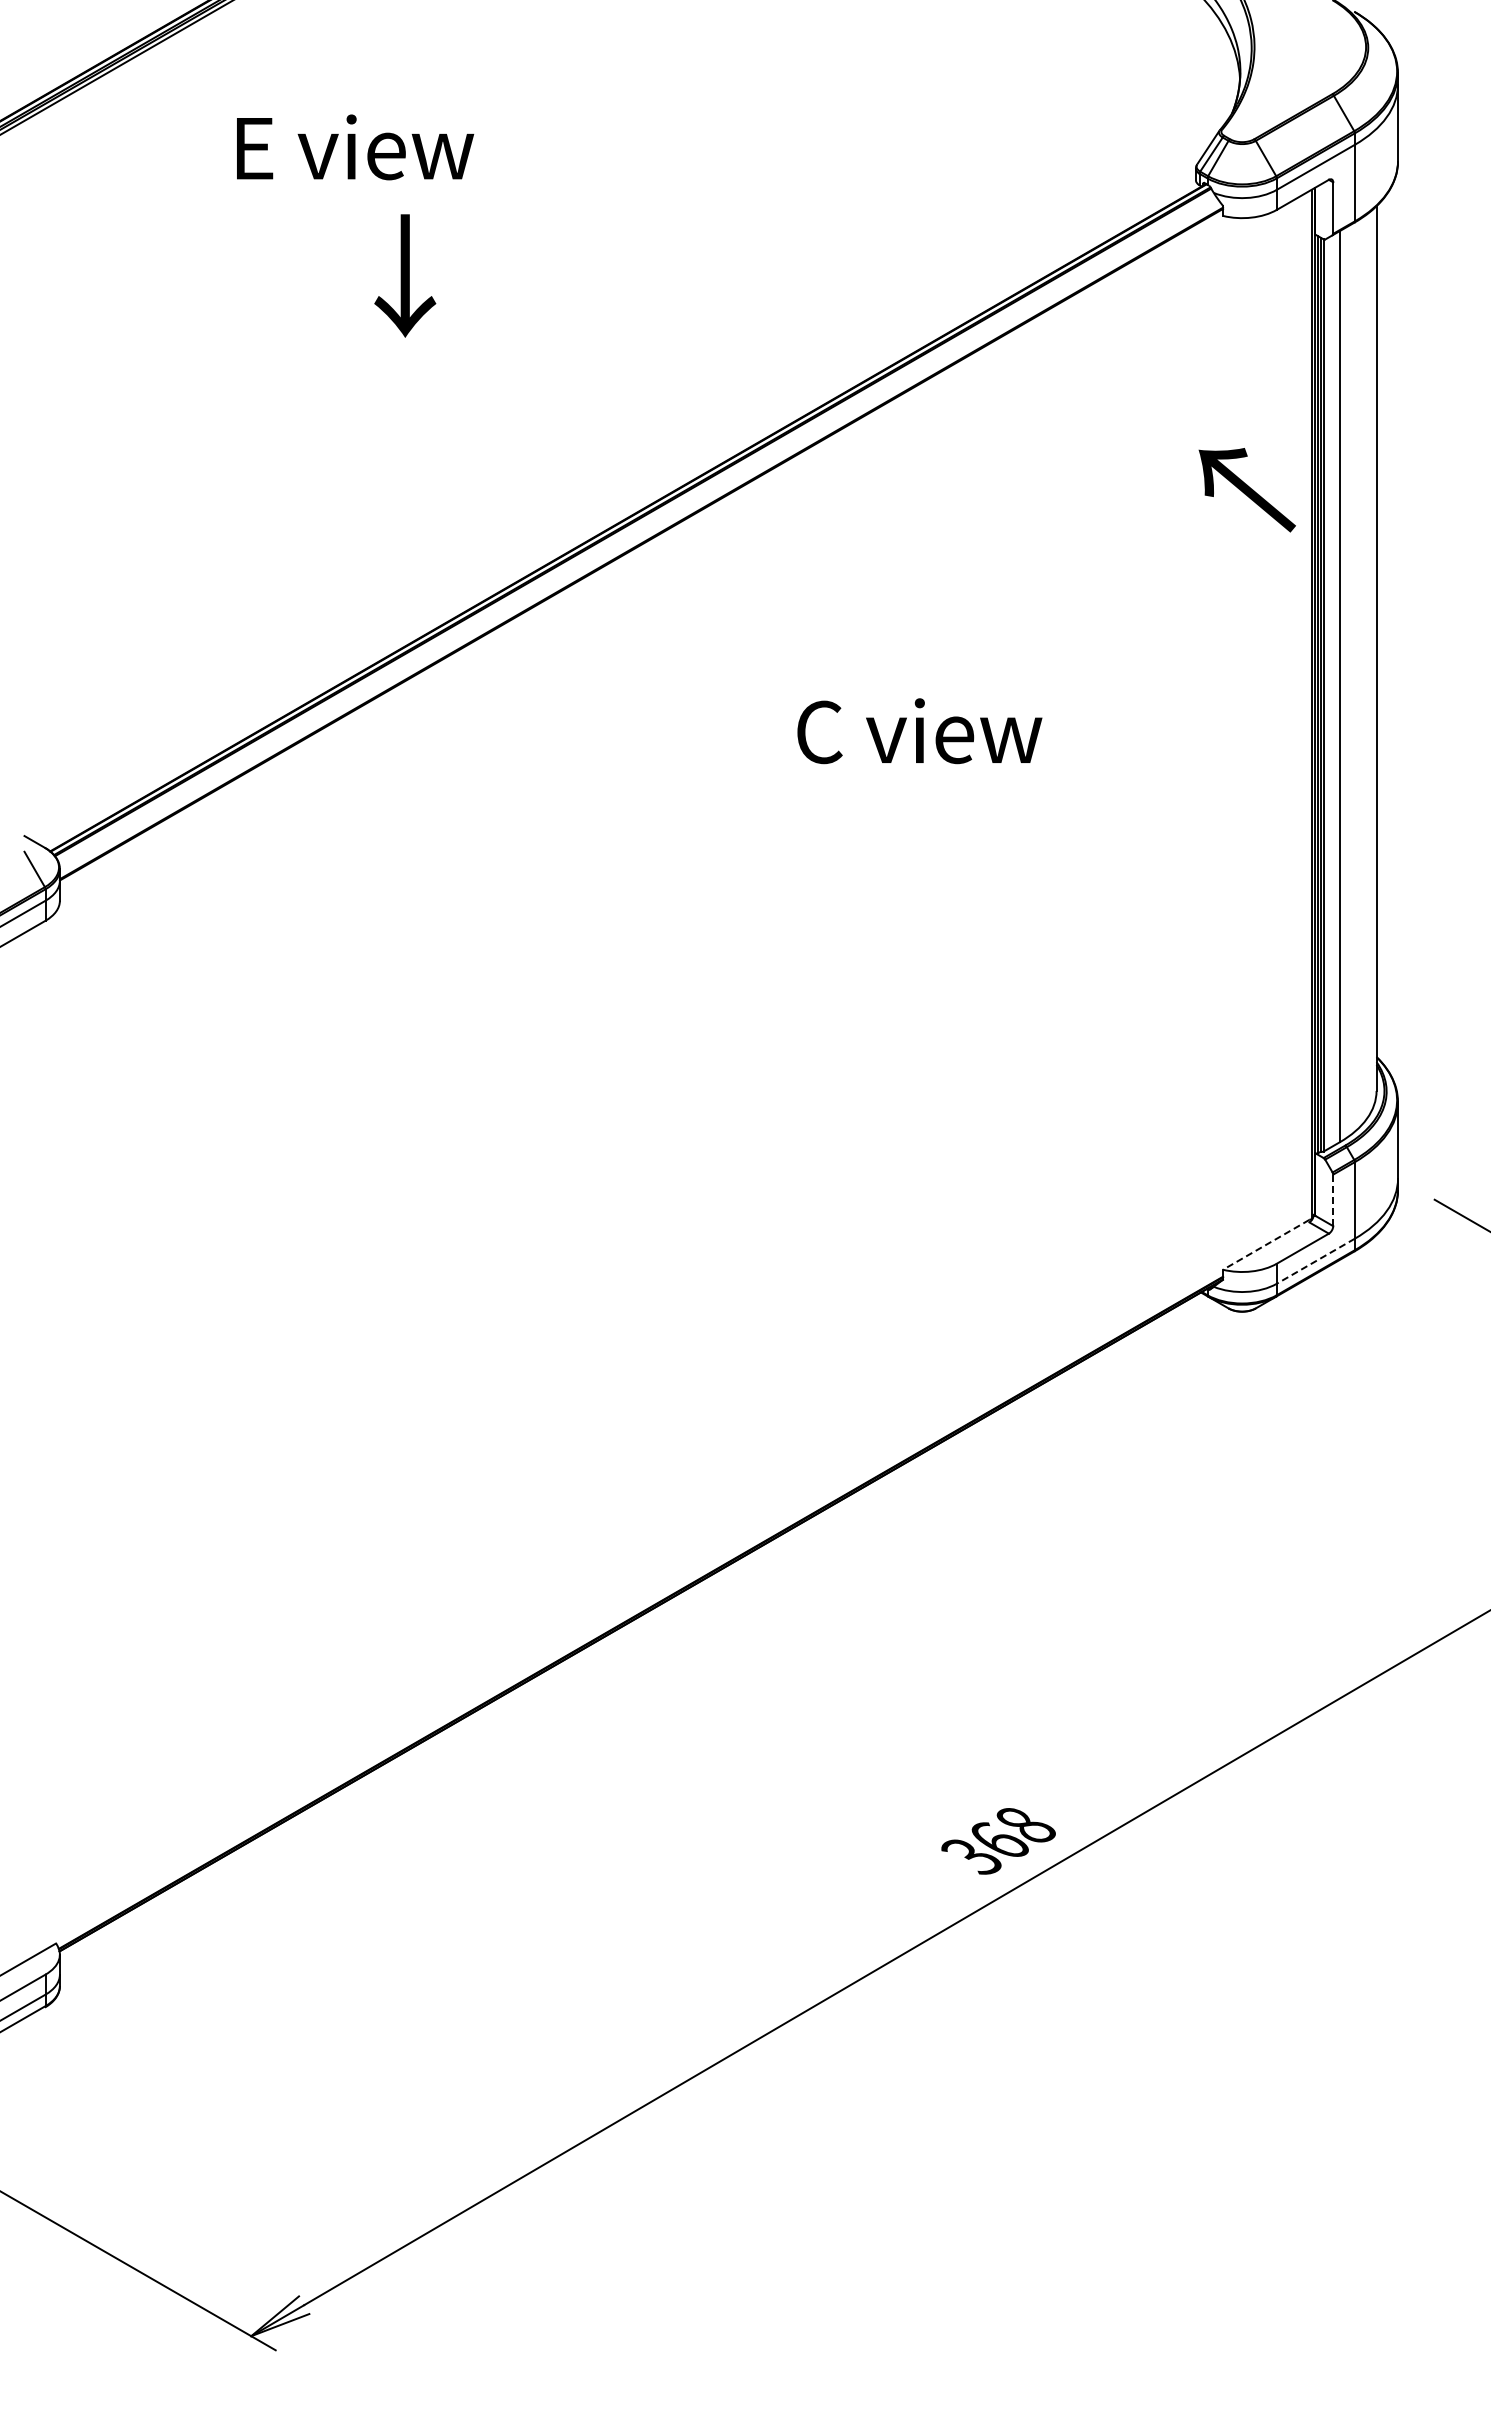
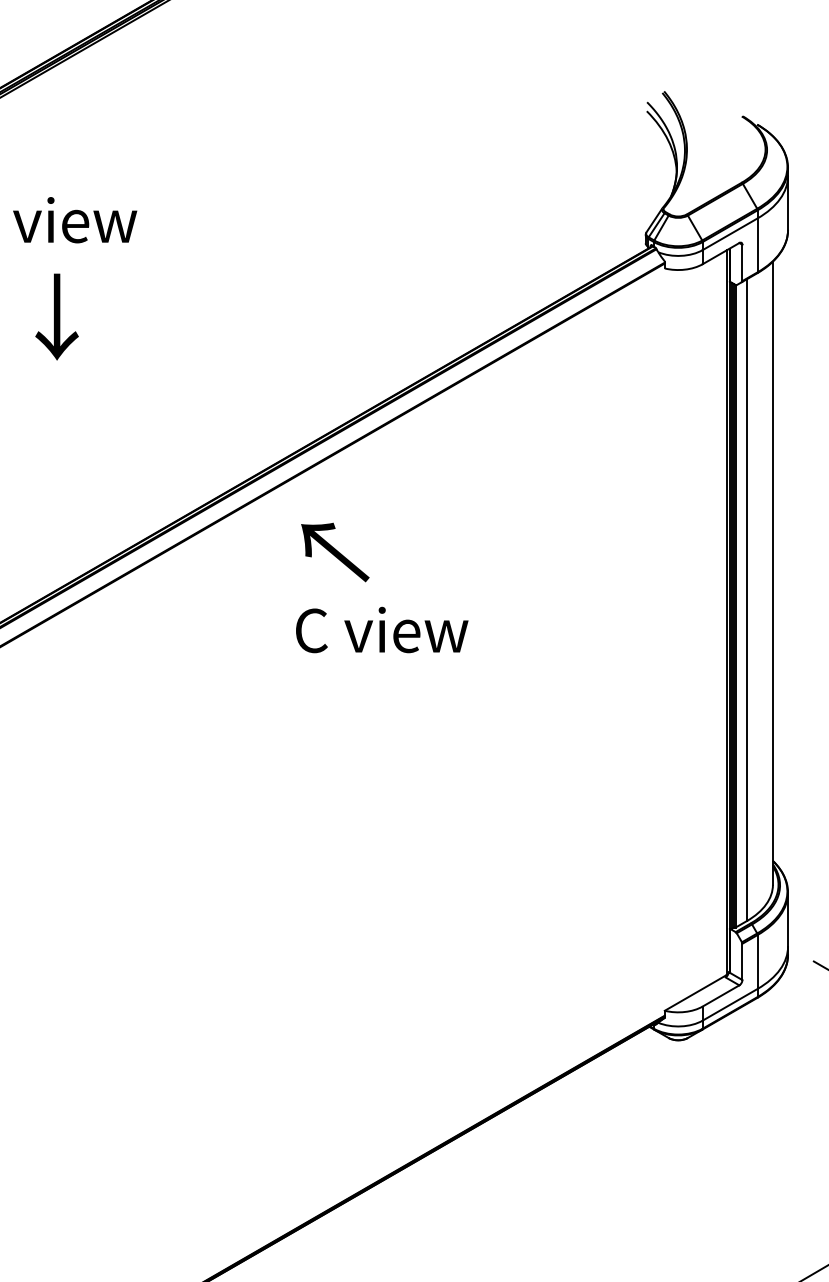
text: (405, 275) -> (57, 316), moved
text: (1246, 490) -> (334, 552), moved
text: (919, 731) -> (381, 630), moved
line: (1333, 1200) -> (742, 962), dashed -> solid
line: (1266, 1244) -> (695, 992), dashed -> solid
line: (1315, 1261) -> (729, 1004), dashed -> solid

